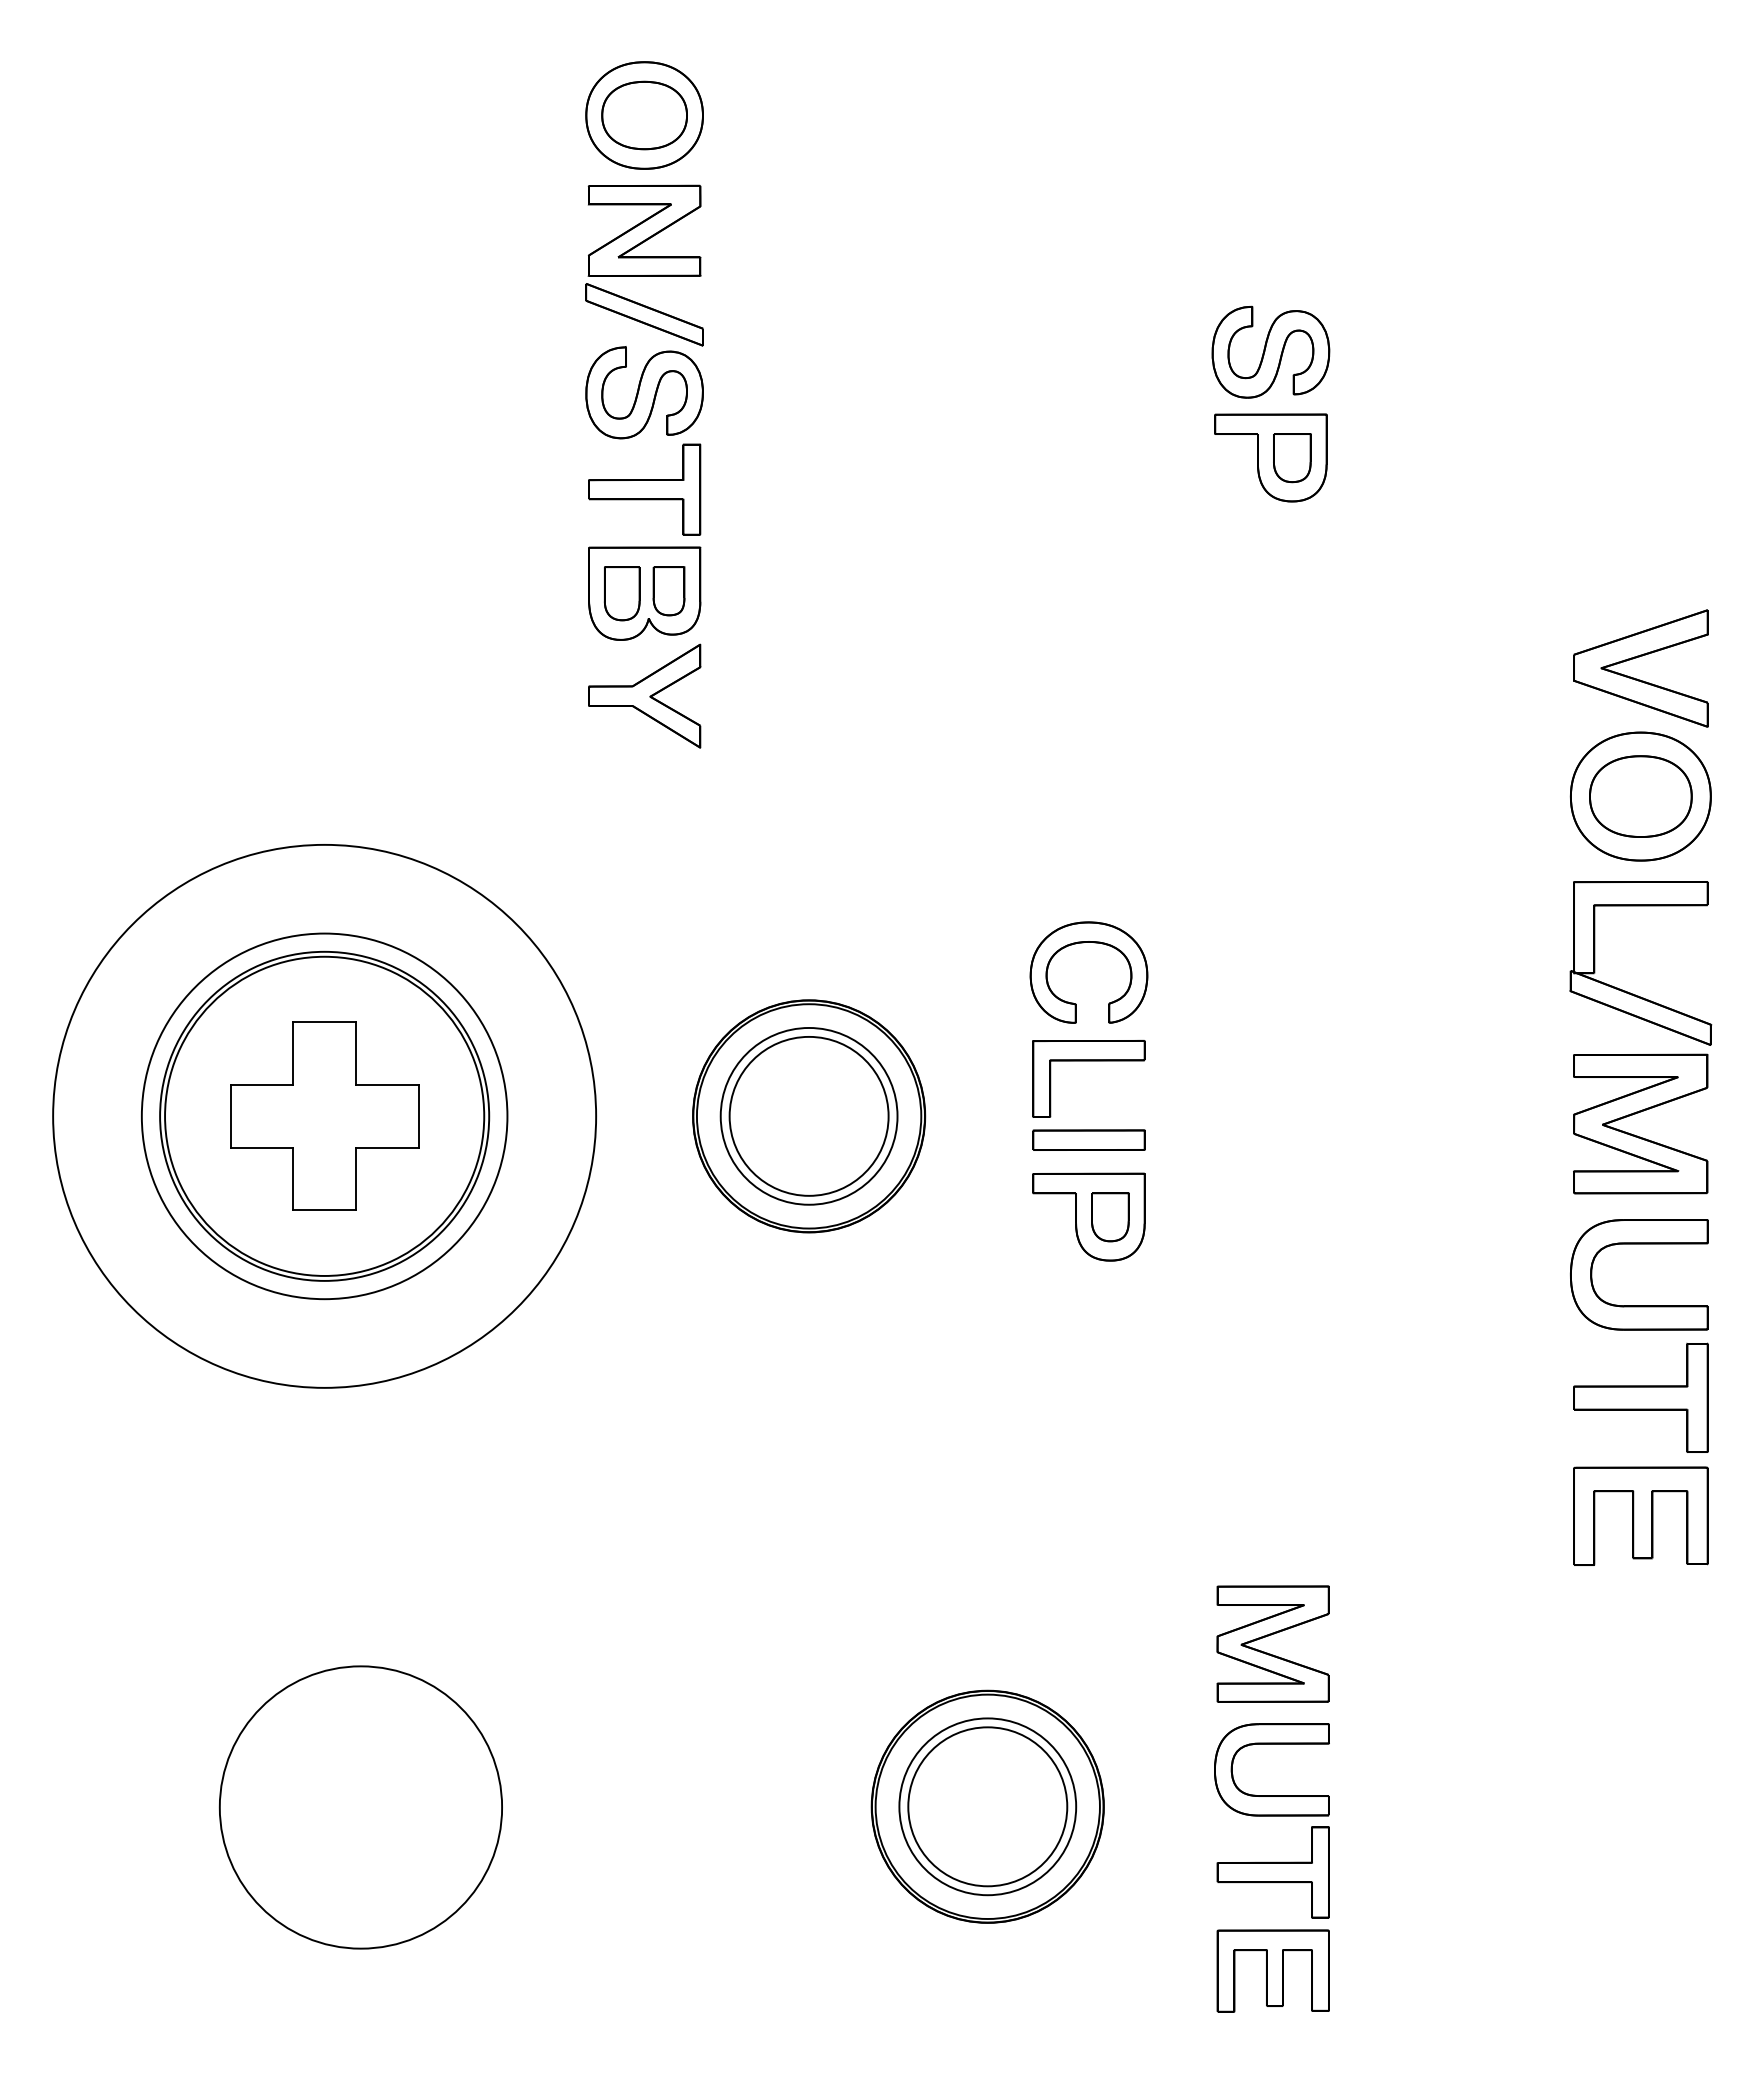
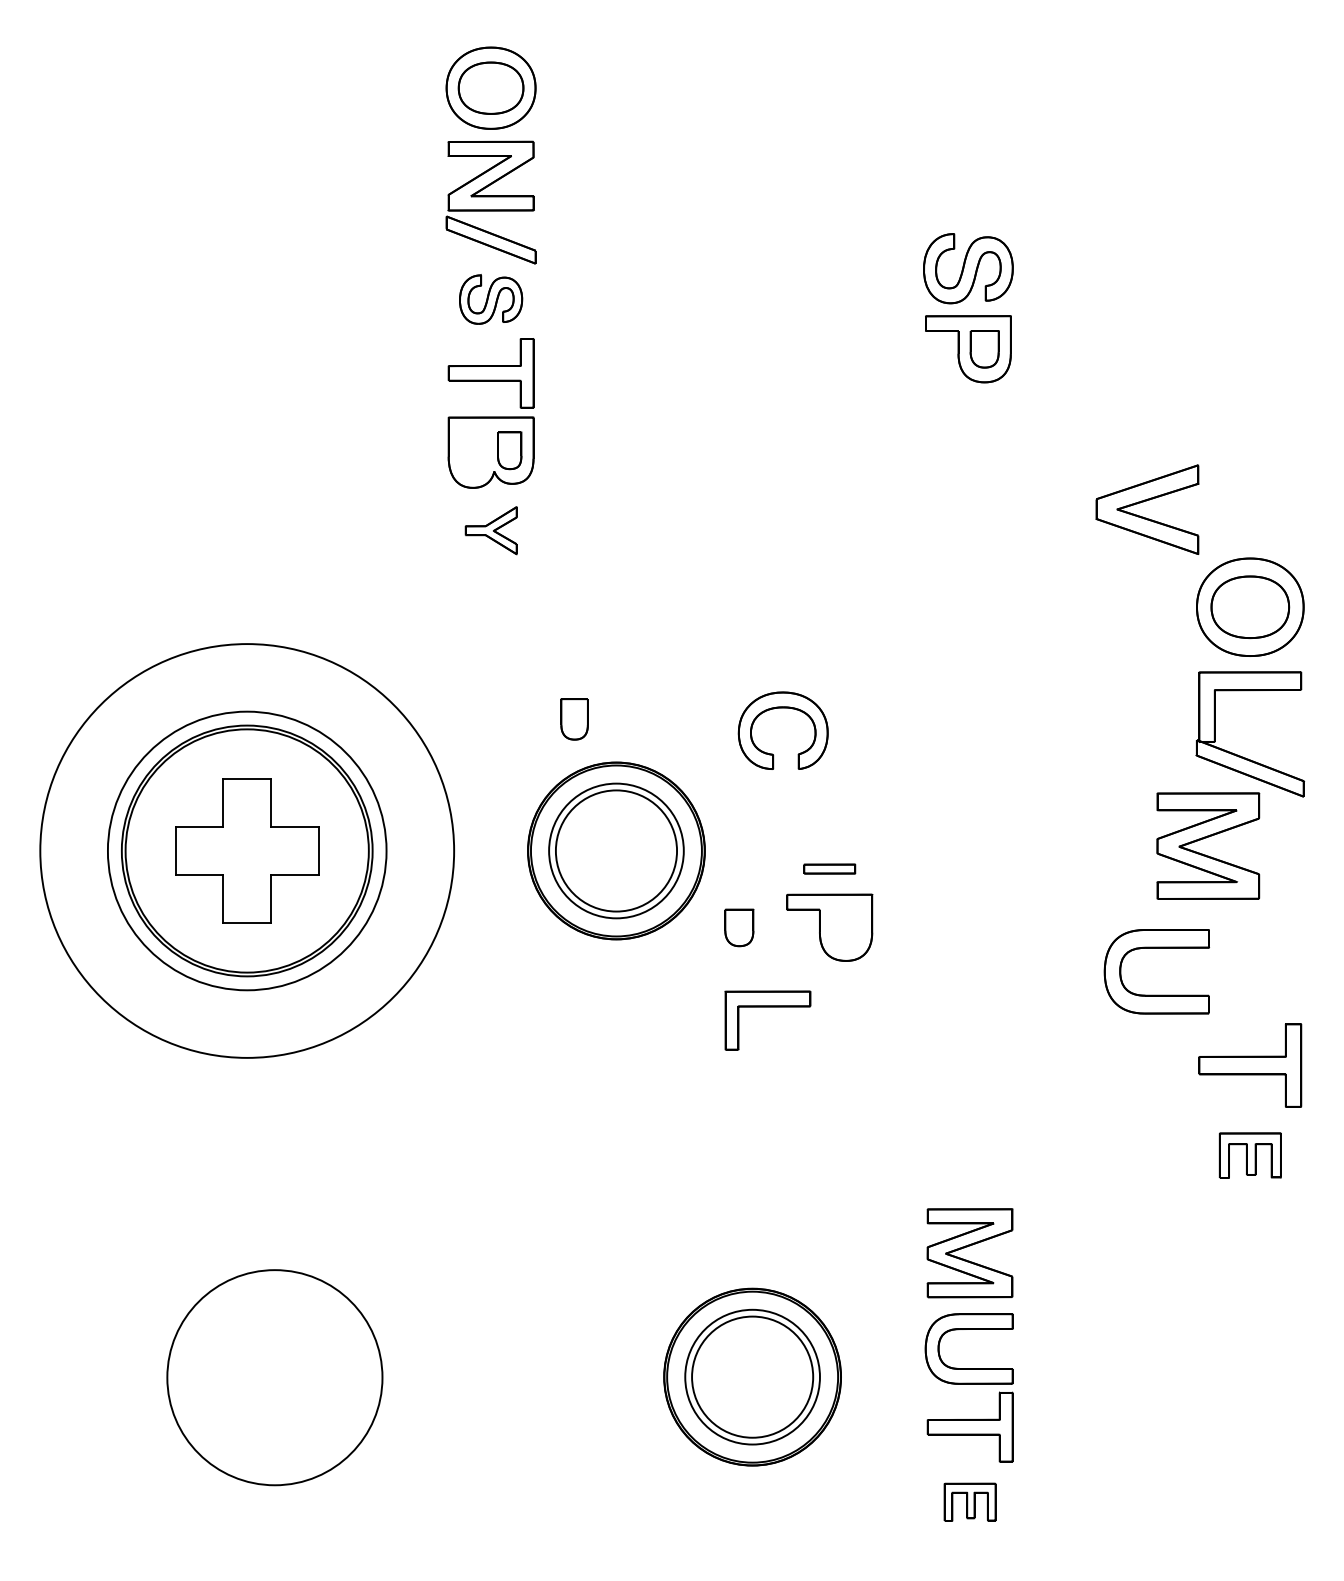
part: (644, 392) -> (491, 299), size x0.7
part: (621, 593) -> (574, 719), moved
part: (1637, 678) -> (1144, 517), moved
part: (644, 695) -> (491, 530), size x0.6
part: (1083, 943) -> (779, 708), moved
part: (1088, 1061) -> (767, 1007), moved
part: (1638, 1113) -> (1206, 838), moved
part: (1088, 1139) -> (829, 868), size x0.6
part: (1110, 1217) -> (739, 928), moved
part: (1639, 1244) -> (1157, 948), moved
part: (1640, 1515) -> (1250, 1155), size x0.6
part: (1272, 1970) -> (969, 1501), size x0.6

